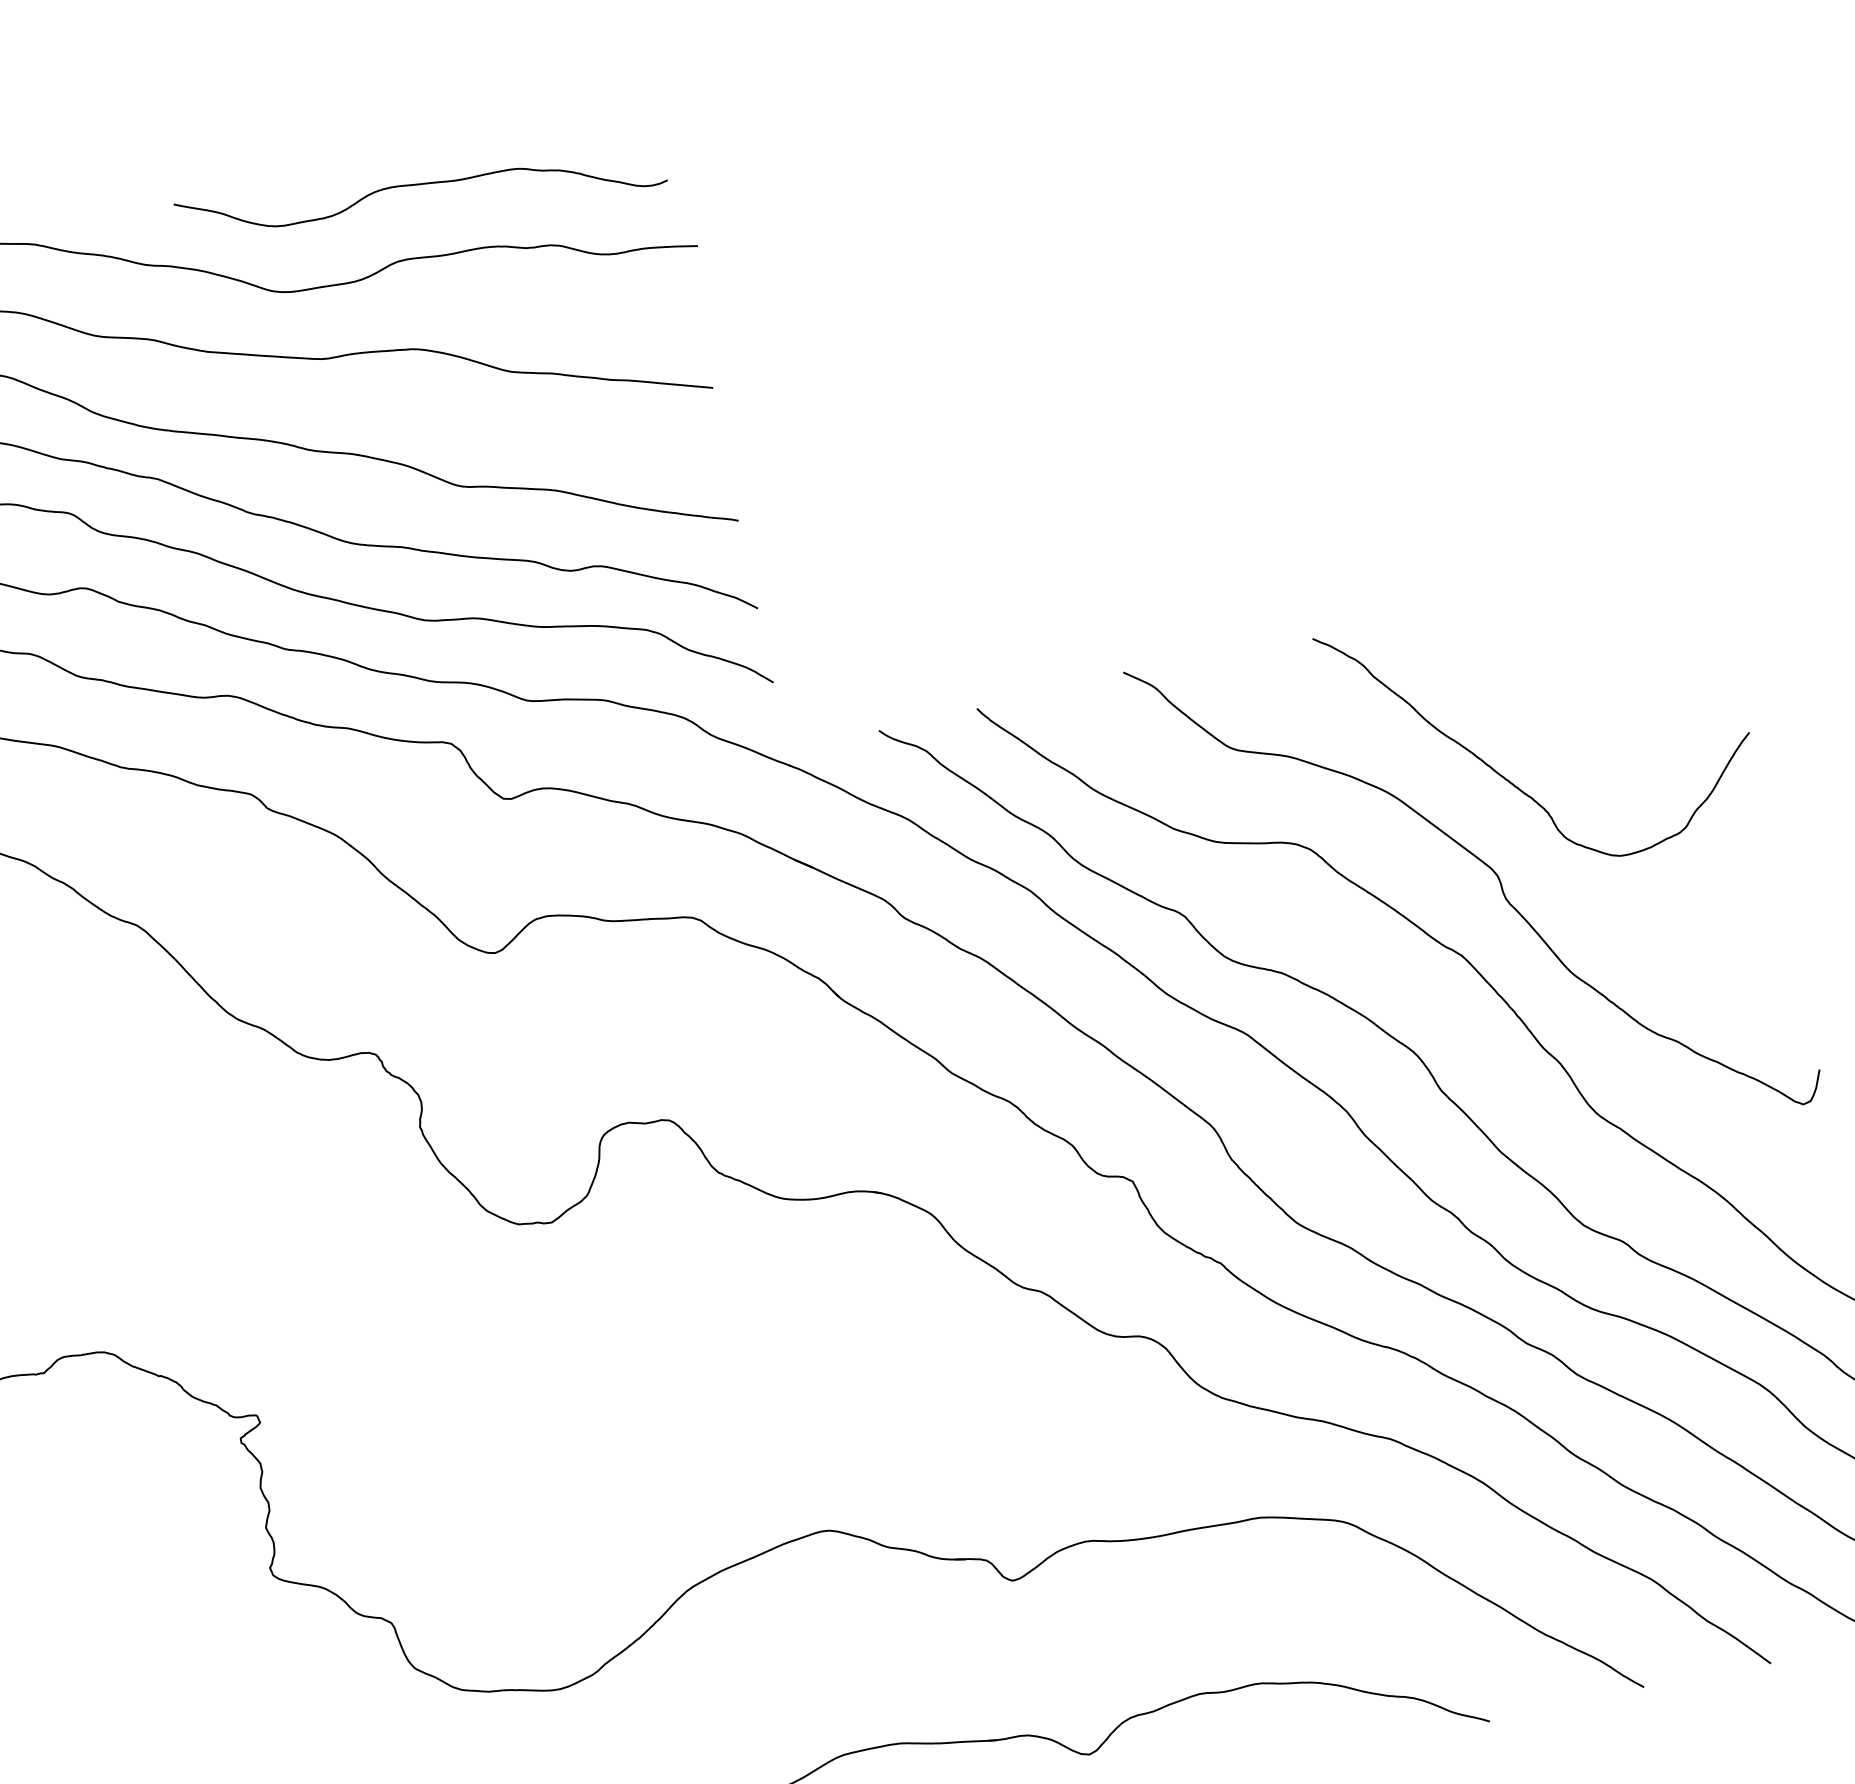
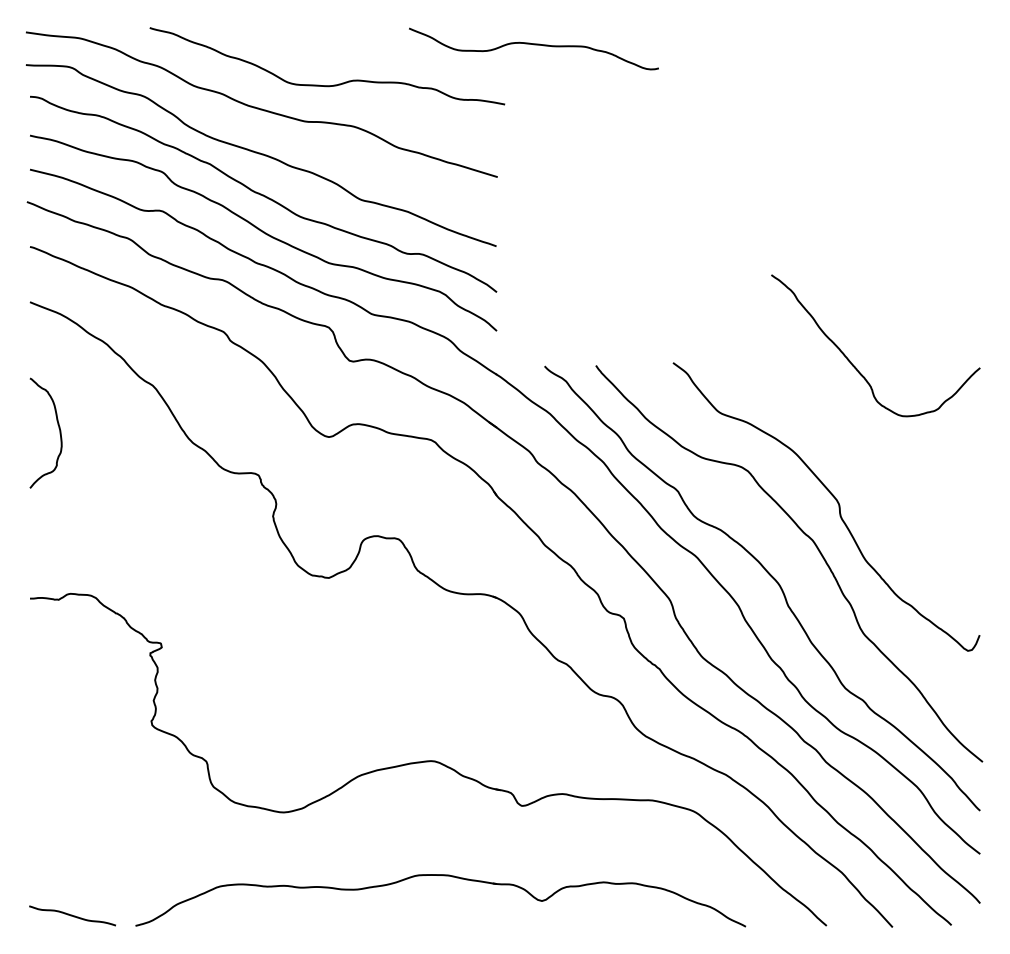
curve: (418, 186) -> (533, 45), moved
curve: (1508, 778) -> (854, 365), moved

